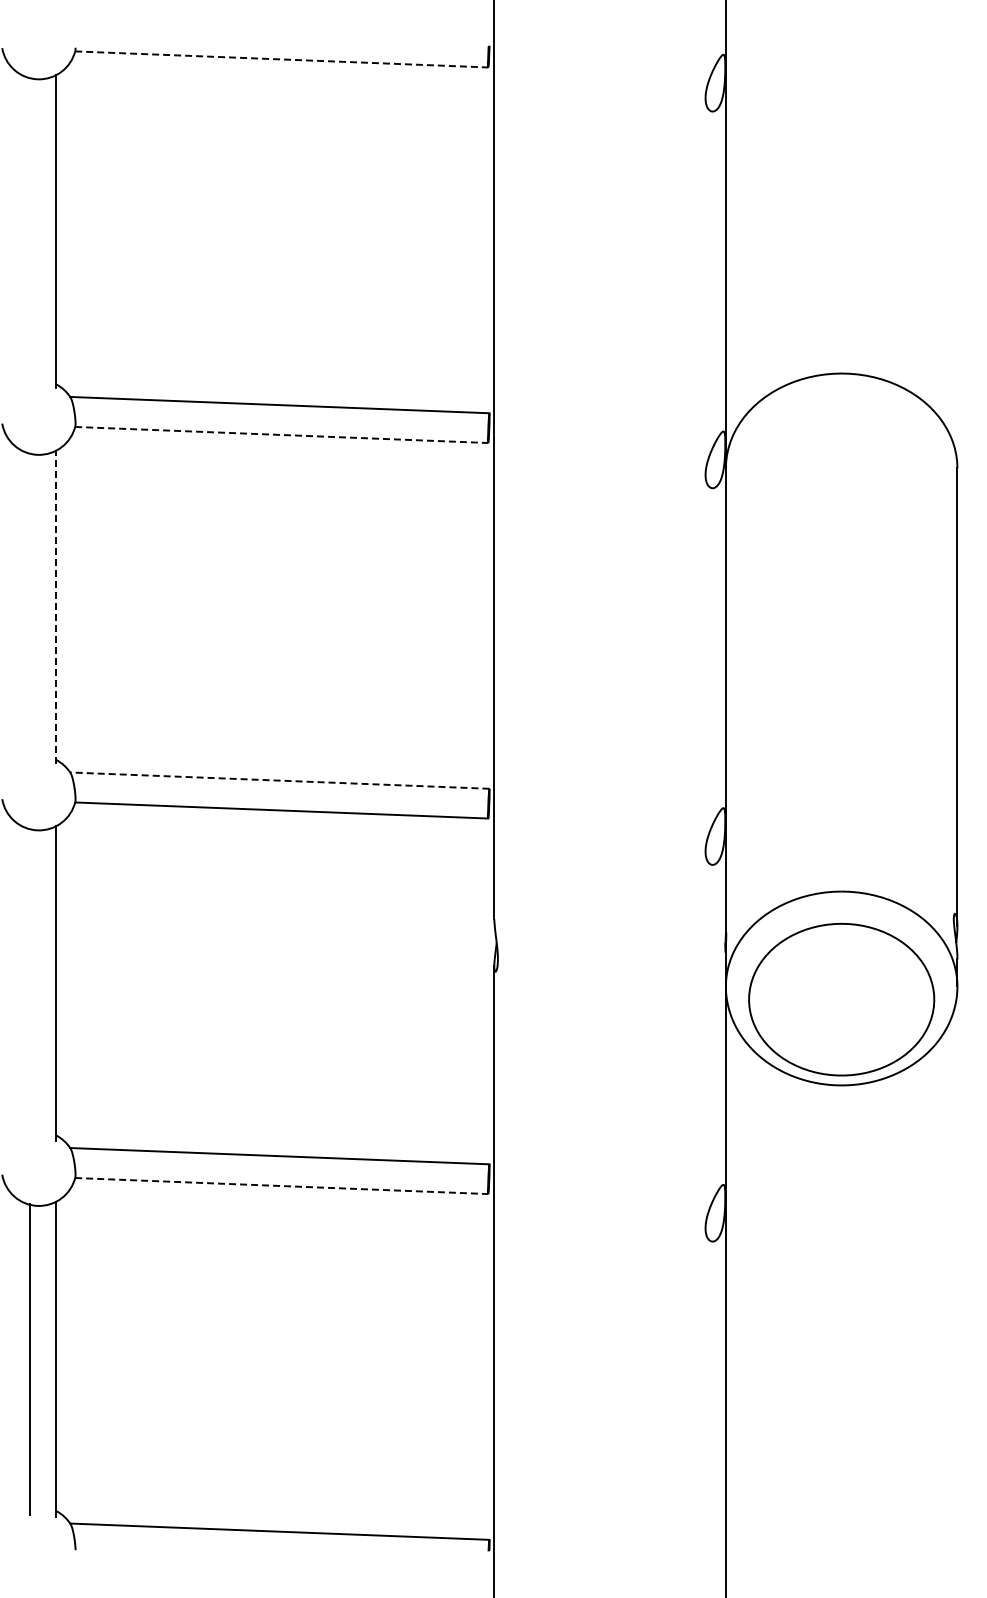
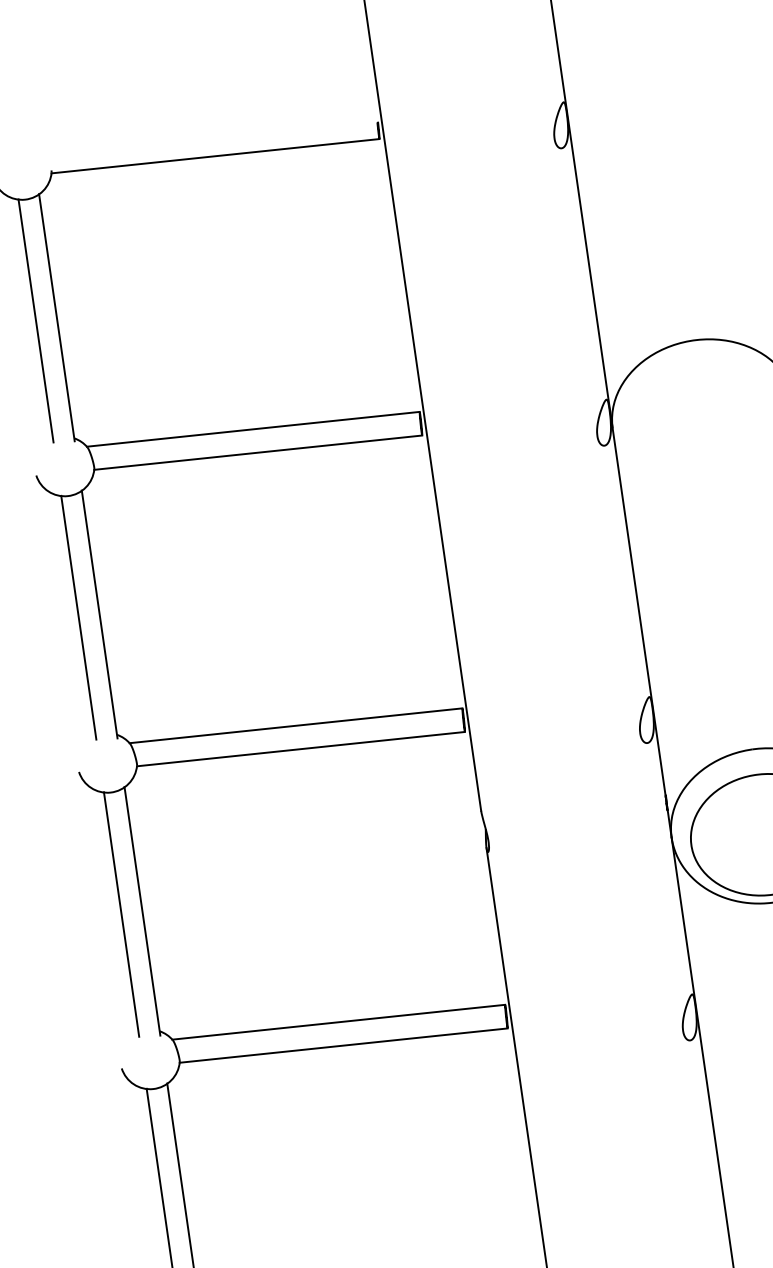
line: (281, 59) -> (215, 156), dashed -> solid
line: (29, 231) -> (35, 320), added
line: (281, 434) -> (258, 452), dashed -> solid
line: (29, 607) -> (78, 617), added
line: (56, 607) -> (100, 614), dashed -> solid
line: (279, 780) -> (295, 725), dashed -> solid
line: (29, 983) -> (121, 914), added
line: (281, 1186) -> (343, 1045), dashed -> solid

